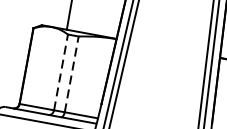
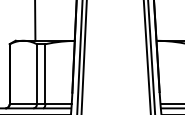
line: (60, 72) -> (36, 74), dashed -> solid
line: (71, 74) -> (45, 74), dashed -> solid

